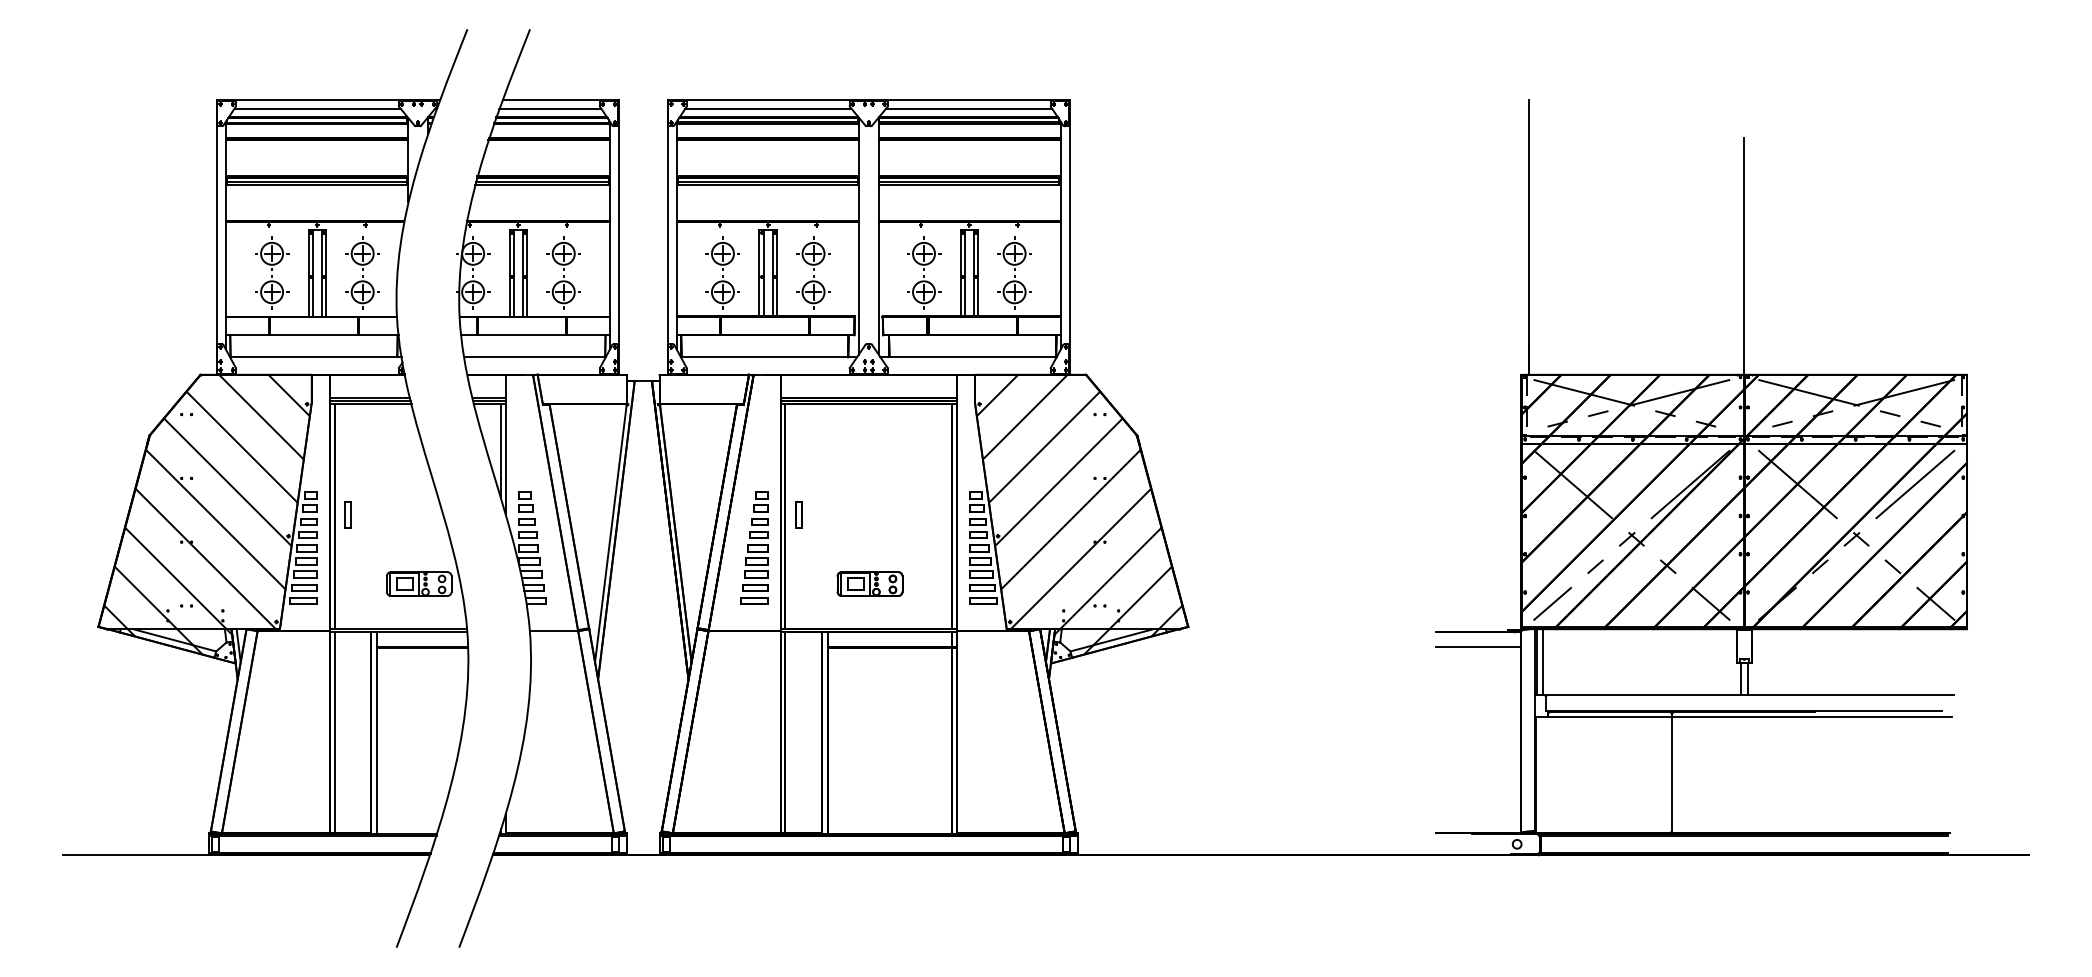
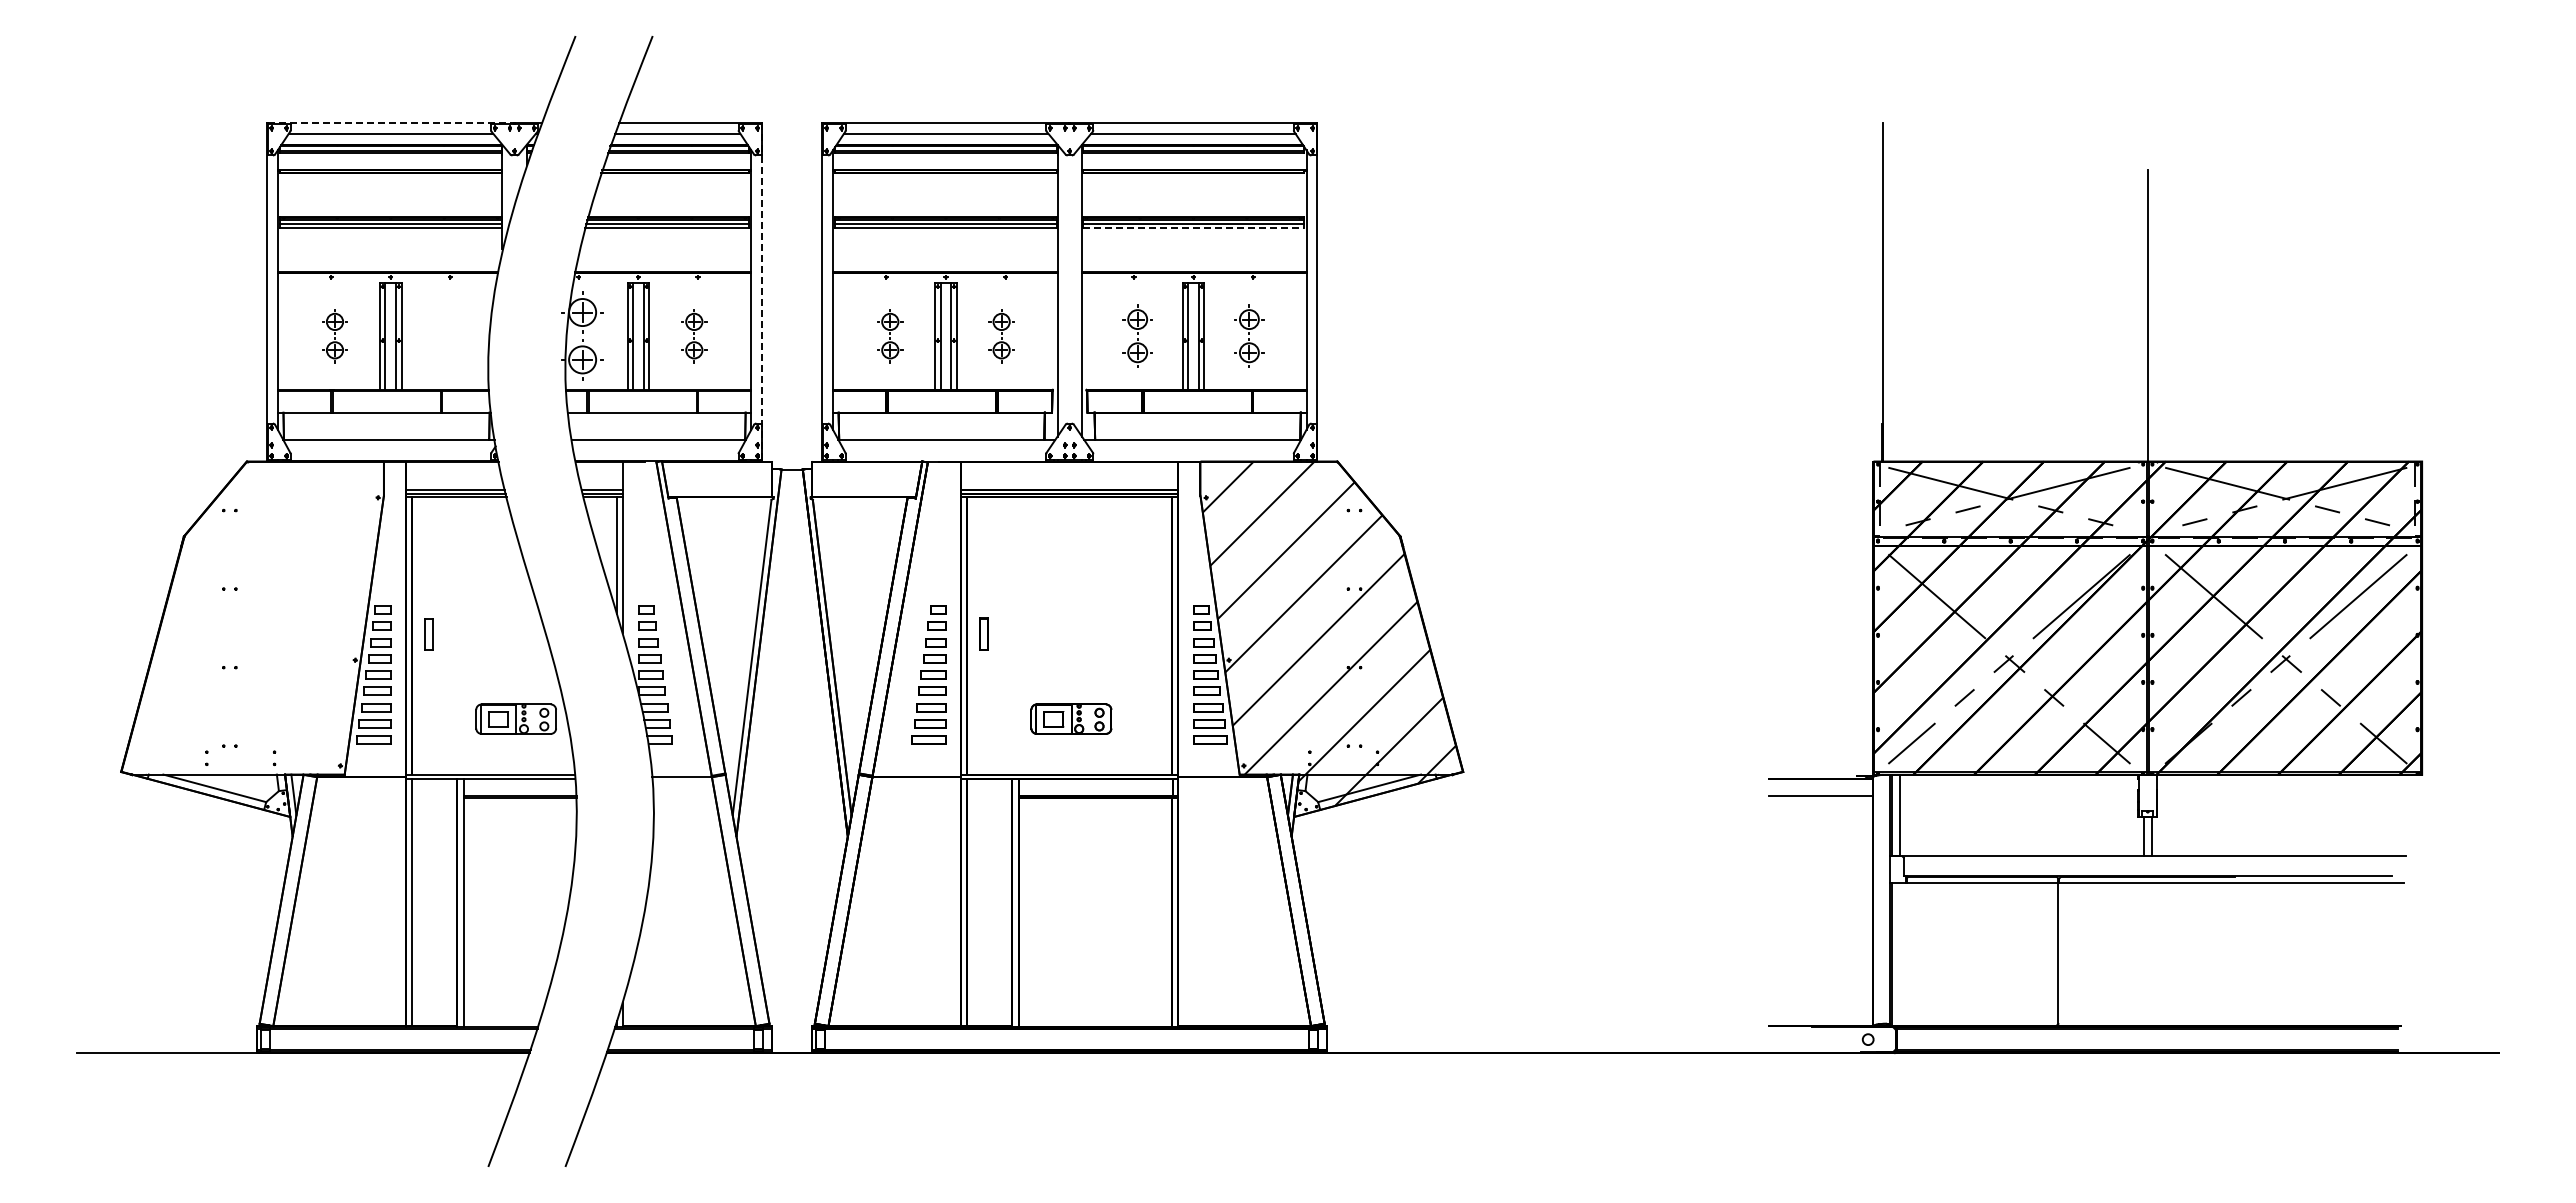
line: (317, 99) -> (391, 122), solid -> dashed
line: (969, 185) -> (1193, 228), solid -> dashed
line: (619, 237) -> (762, 292), solid -> dashed
part: (271, 272) -> (334, 335), size x0.6
part: (362, 272) -> (446, 335), removed
part: (564, 272) -> (694, 335), size x0.6
part: (723, 272) -> (890, 335), size x0.6
part: (813, 272) -> (1001, 335), size x0.6
part: (923, 272) -> (1137, 335), size x0.7
part: (1014, 272) -> (1249, 335), size x0.7
hatch: (206, 514) -> (254, 633), removed

